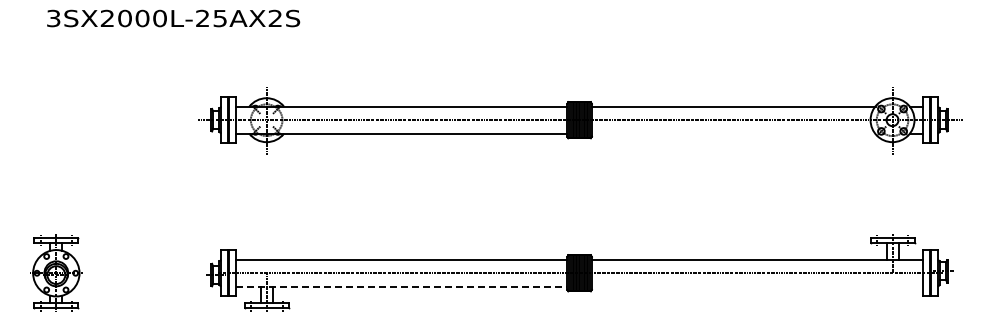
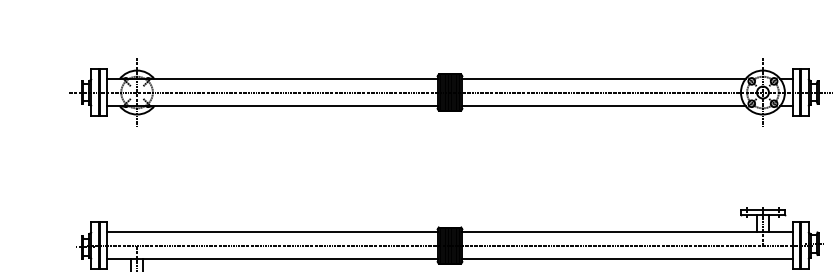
line: (733, 133) -> (603, 105), added
line: (402, 286) -> (272, 258), dashed -> solid
line: (756, 286) -> (626, 258), added

